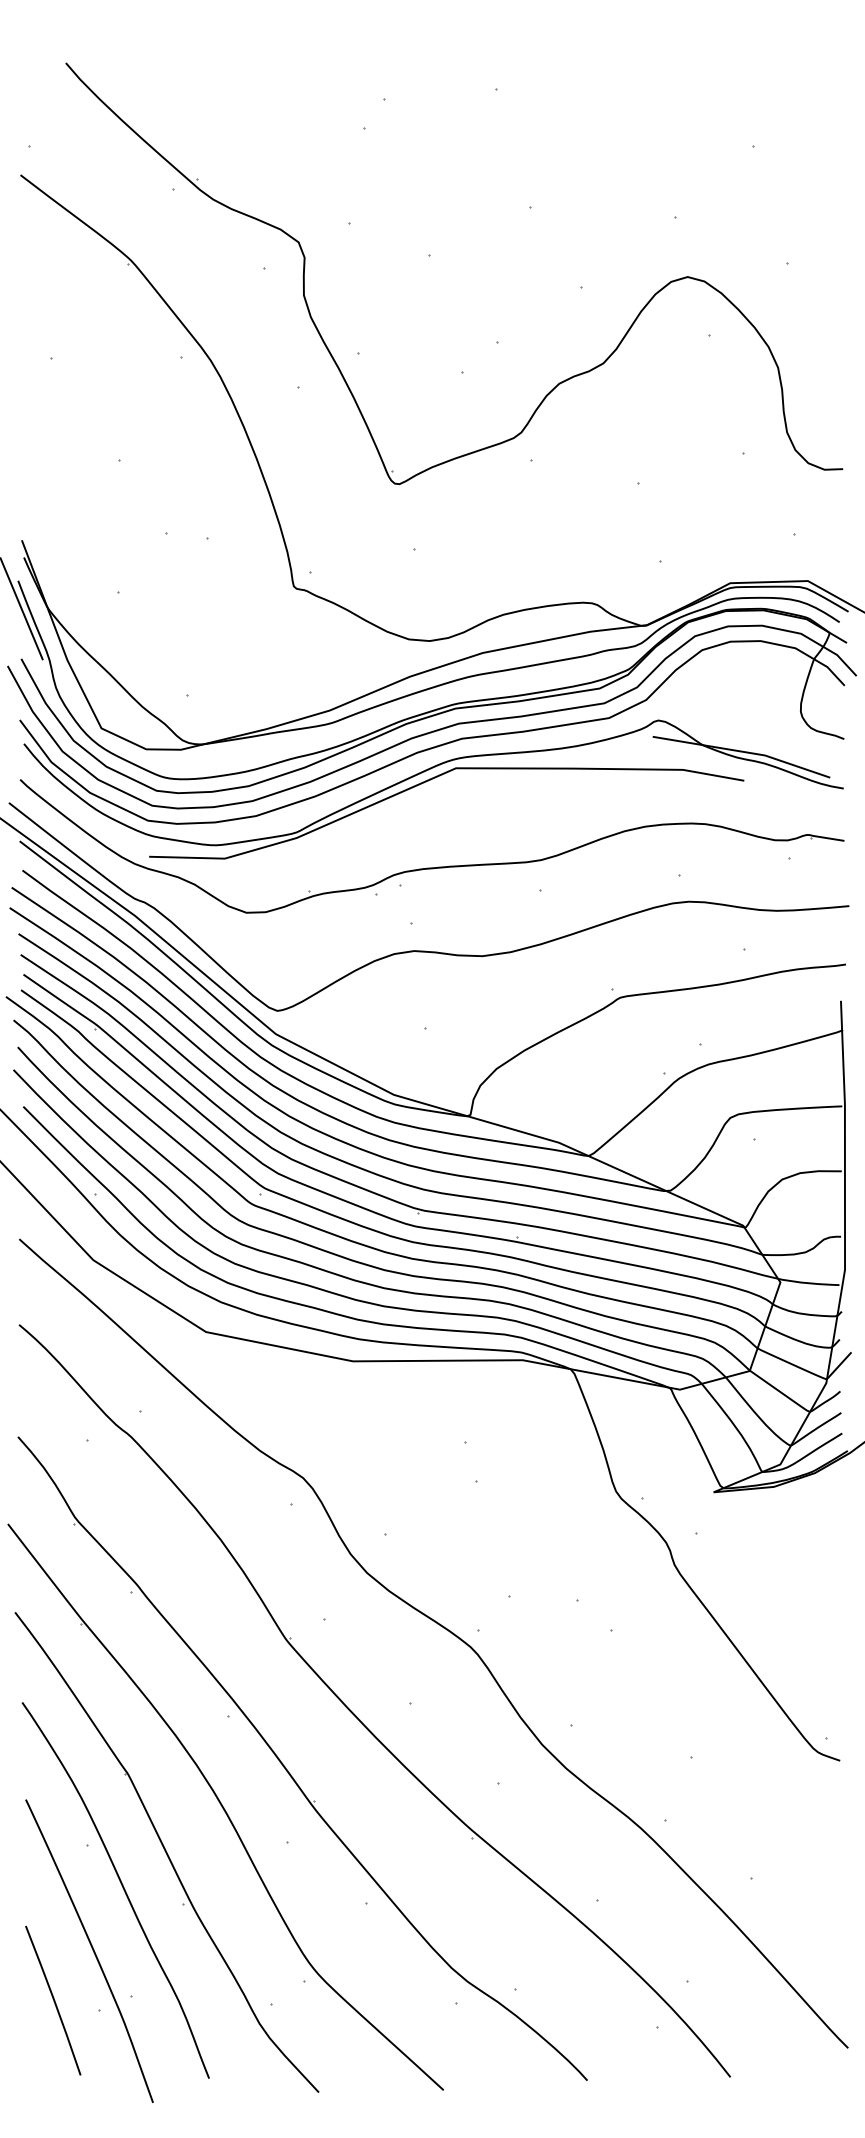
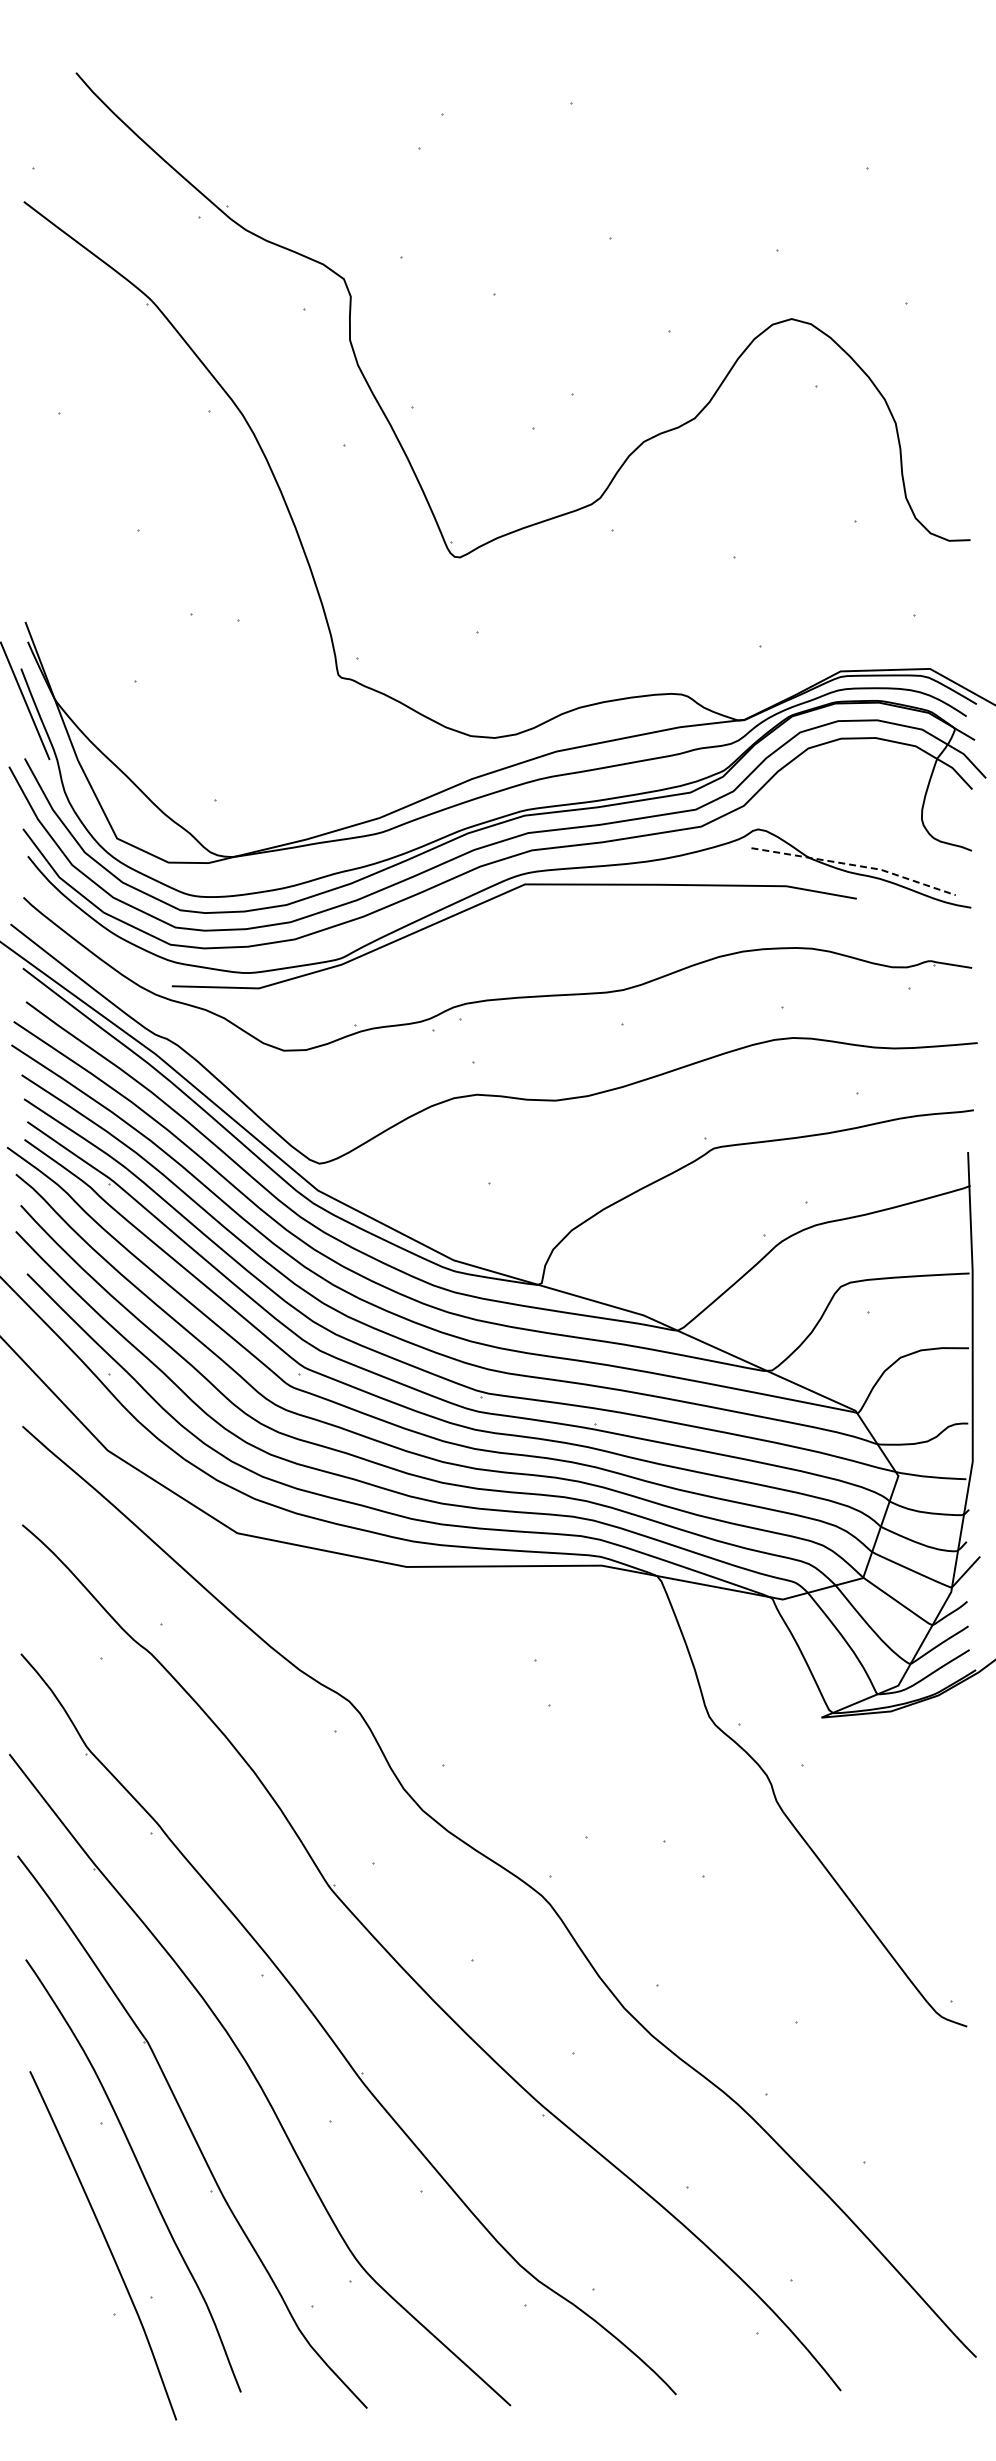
line: (744, 751) -> (856, 865), solid -> dashed
line: (53, 2000) -> (61, 2302), removed

